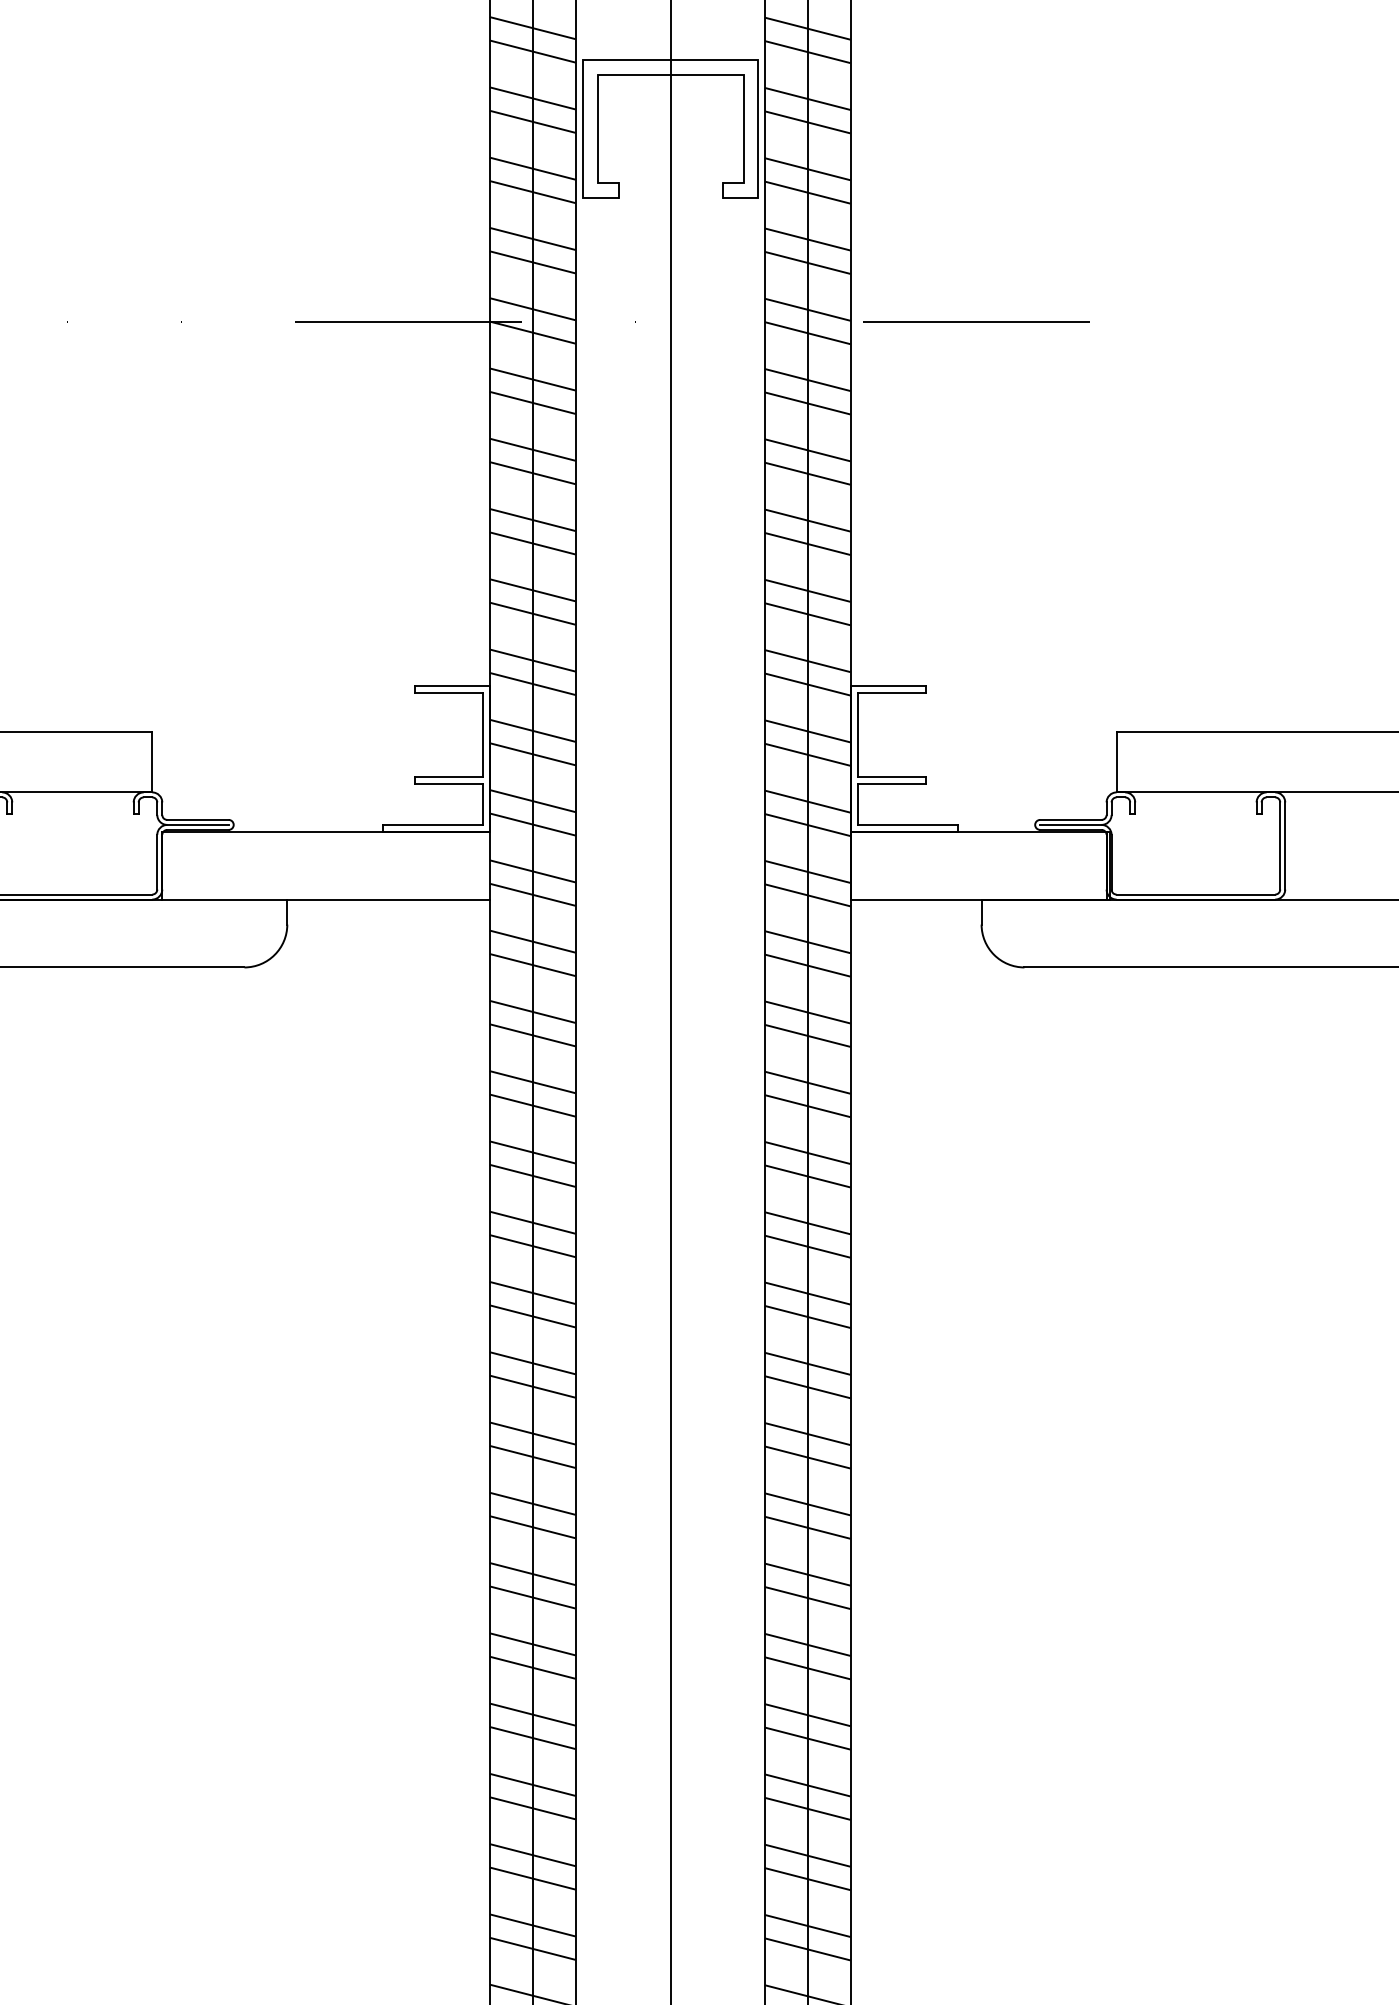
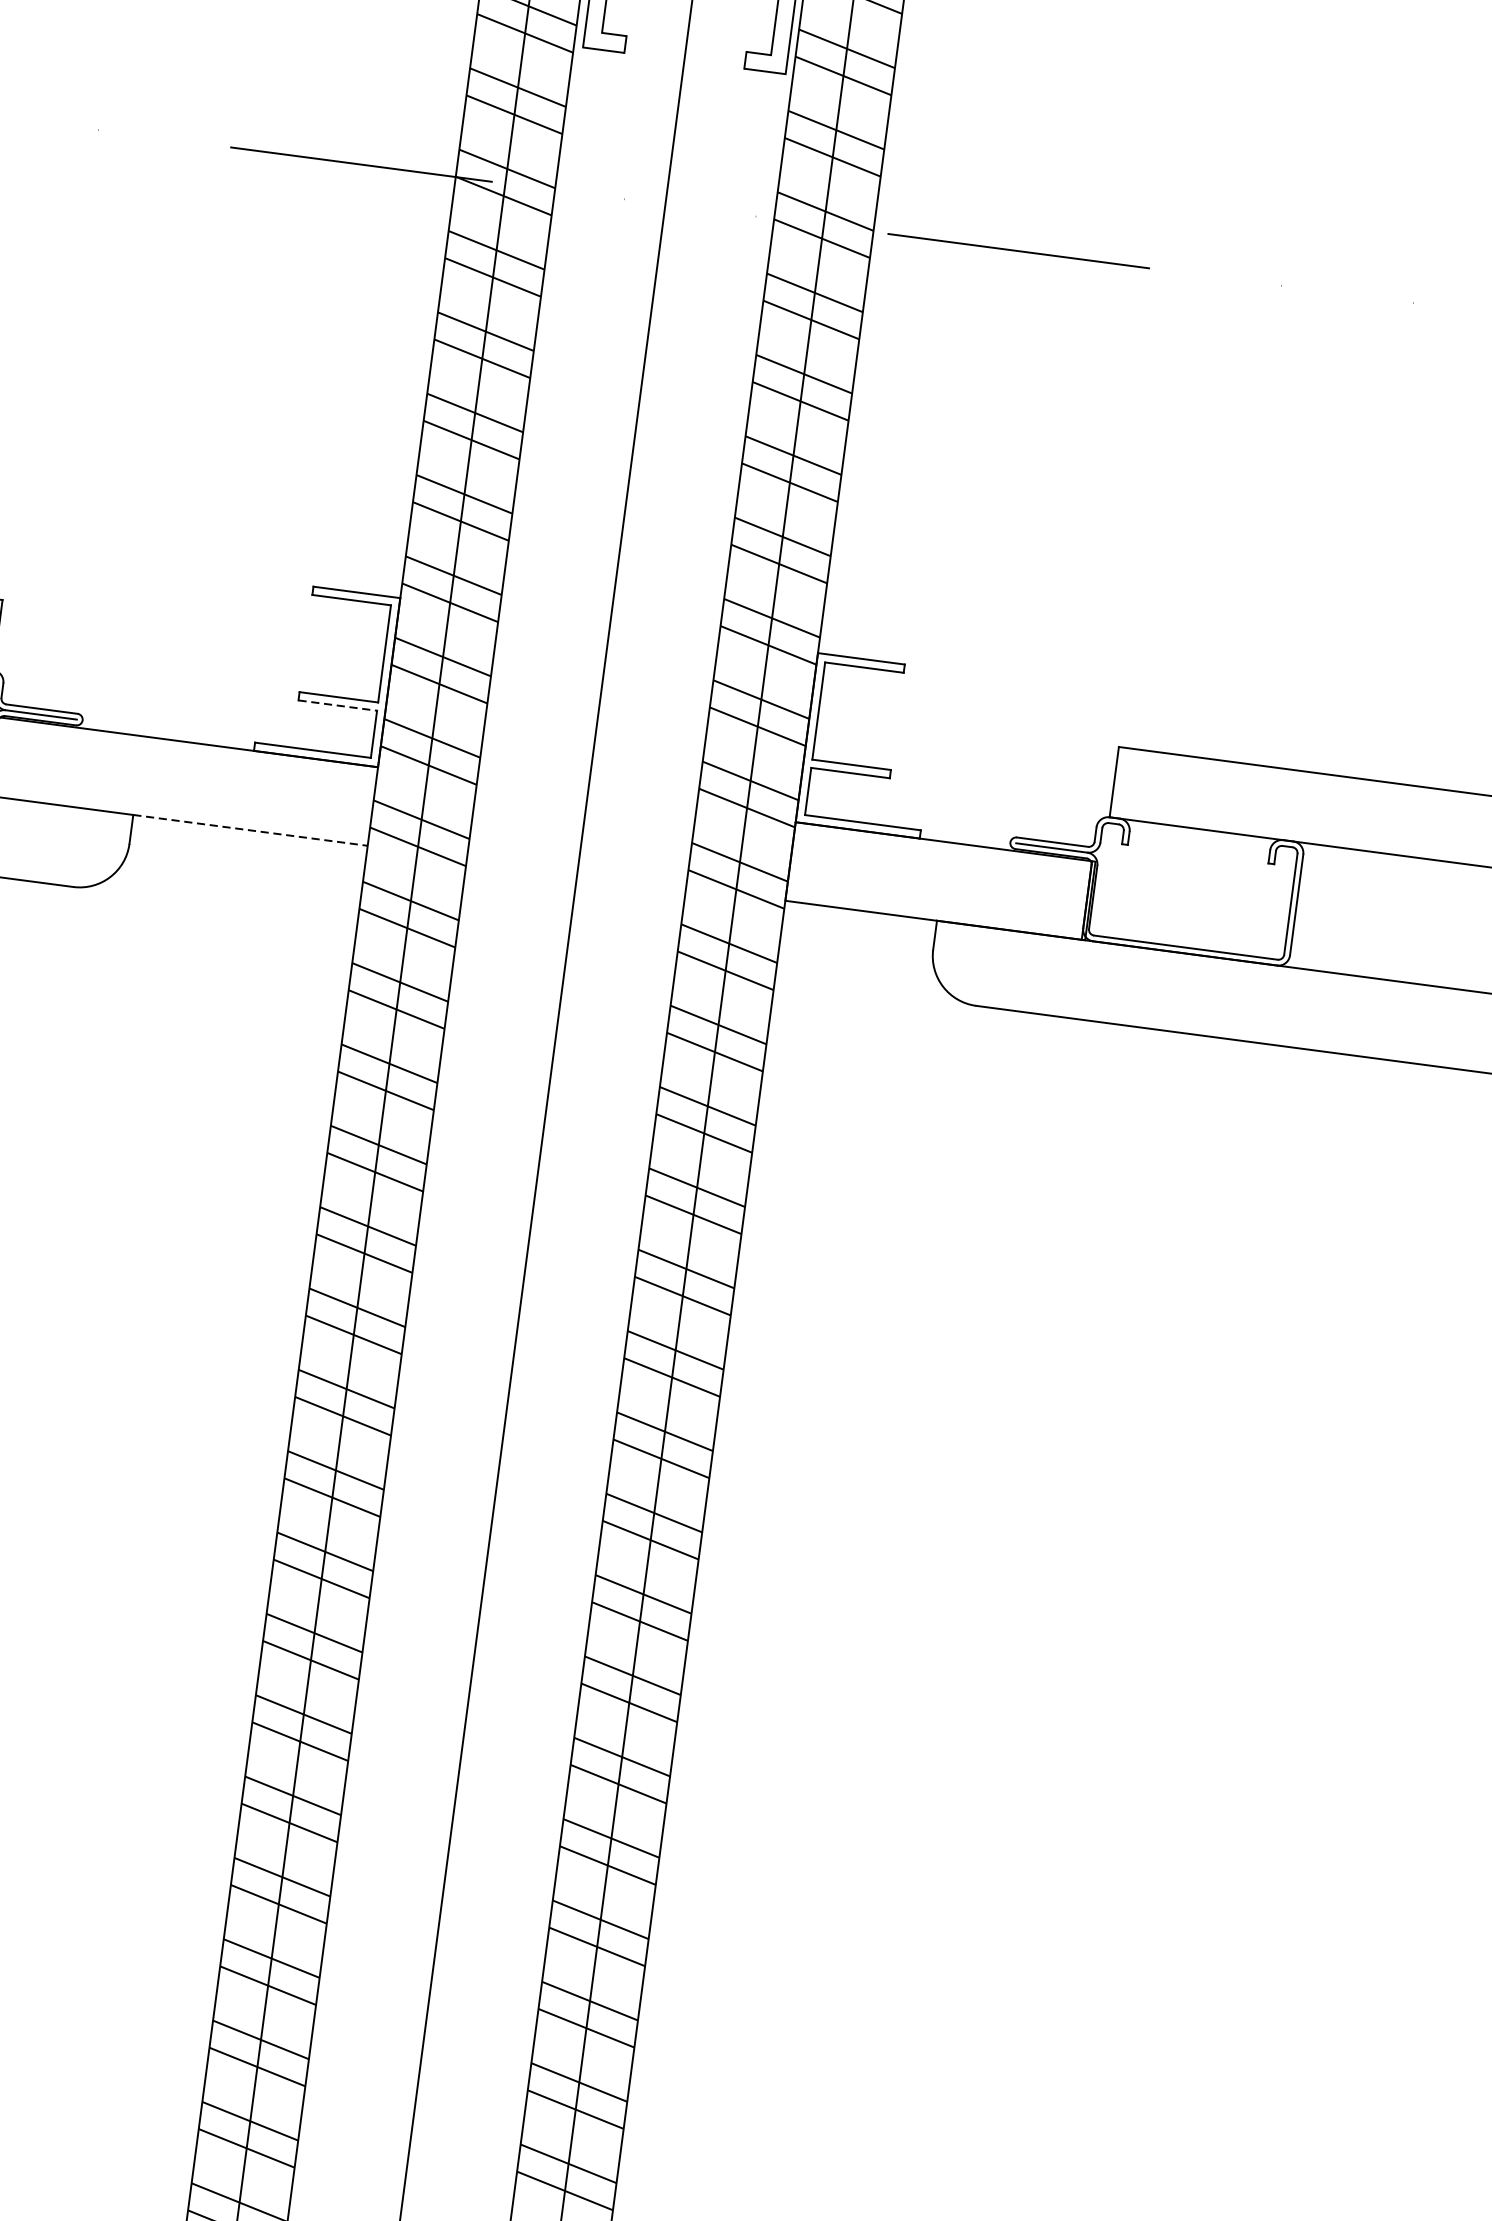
line: (448, 783) -> (337, 705), solid -> dashed
line: (389, 899) -> (251, 830), solid -> dashed

